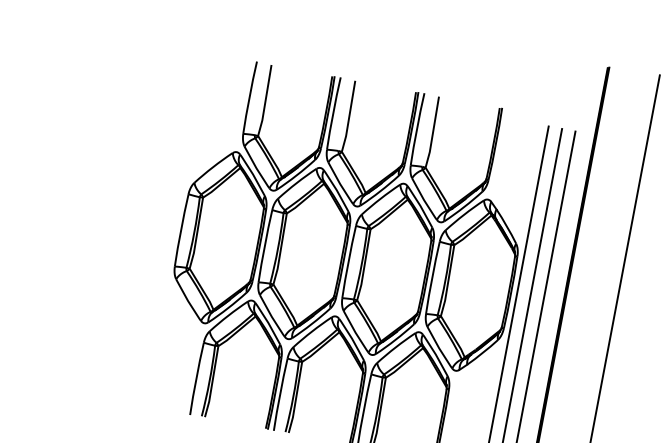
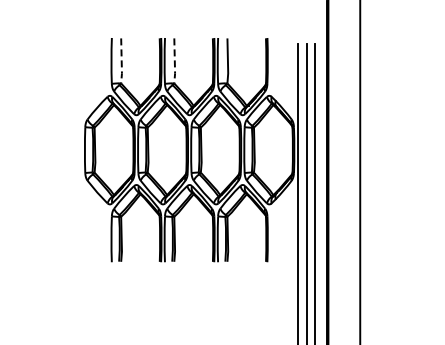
line: (265, 101) -> (121, 61), solid -> dashed
line: (348, 117) -> (174, 61), solid -> dashed

